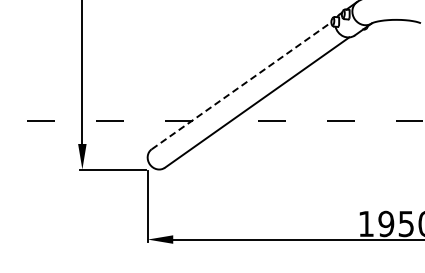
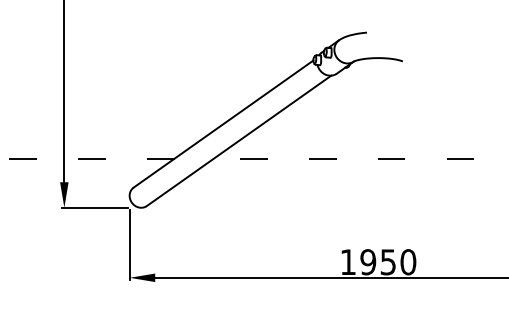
line: (241, 86) -> (223, 124), dashed -> solid

